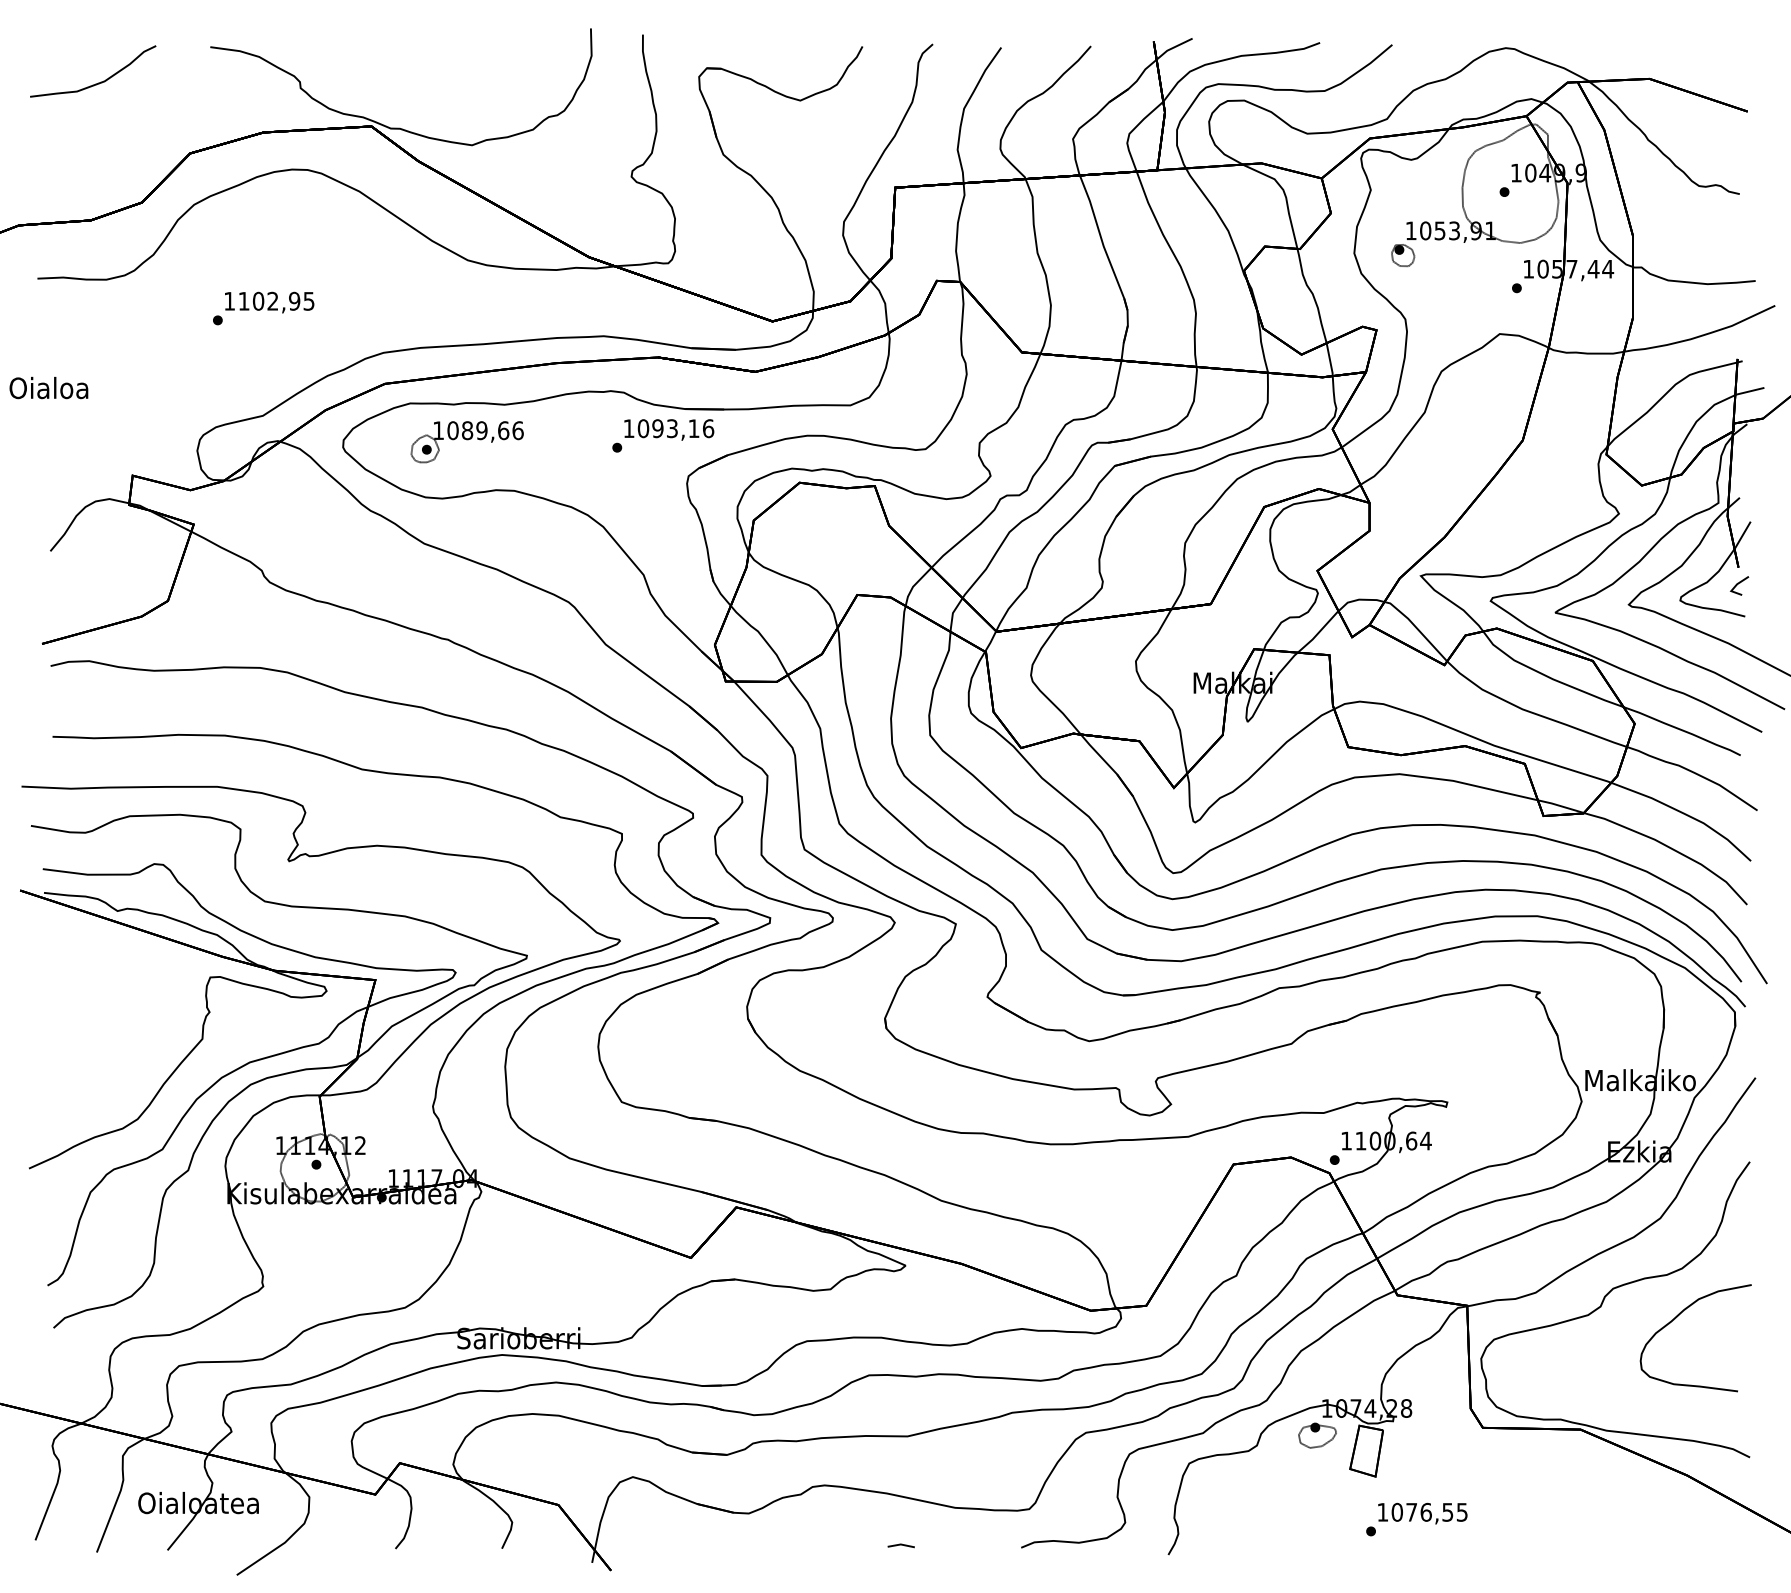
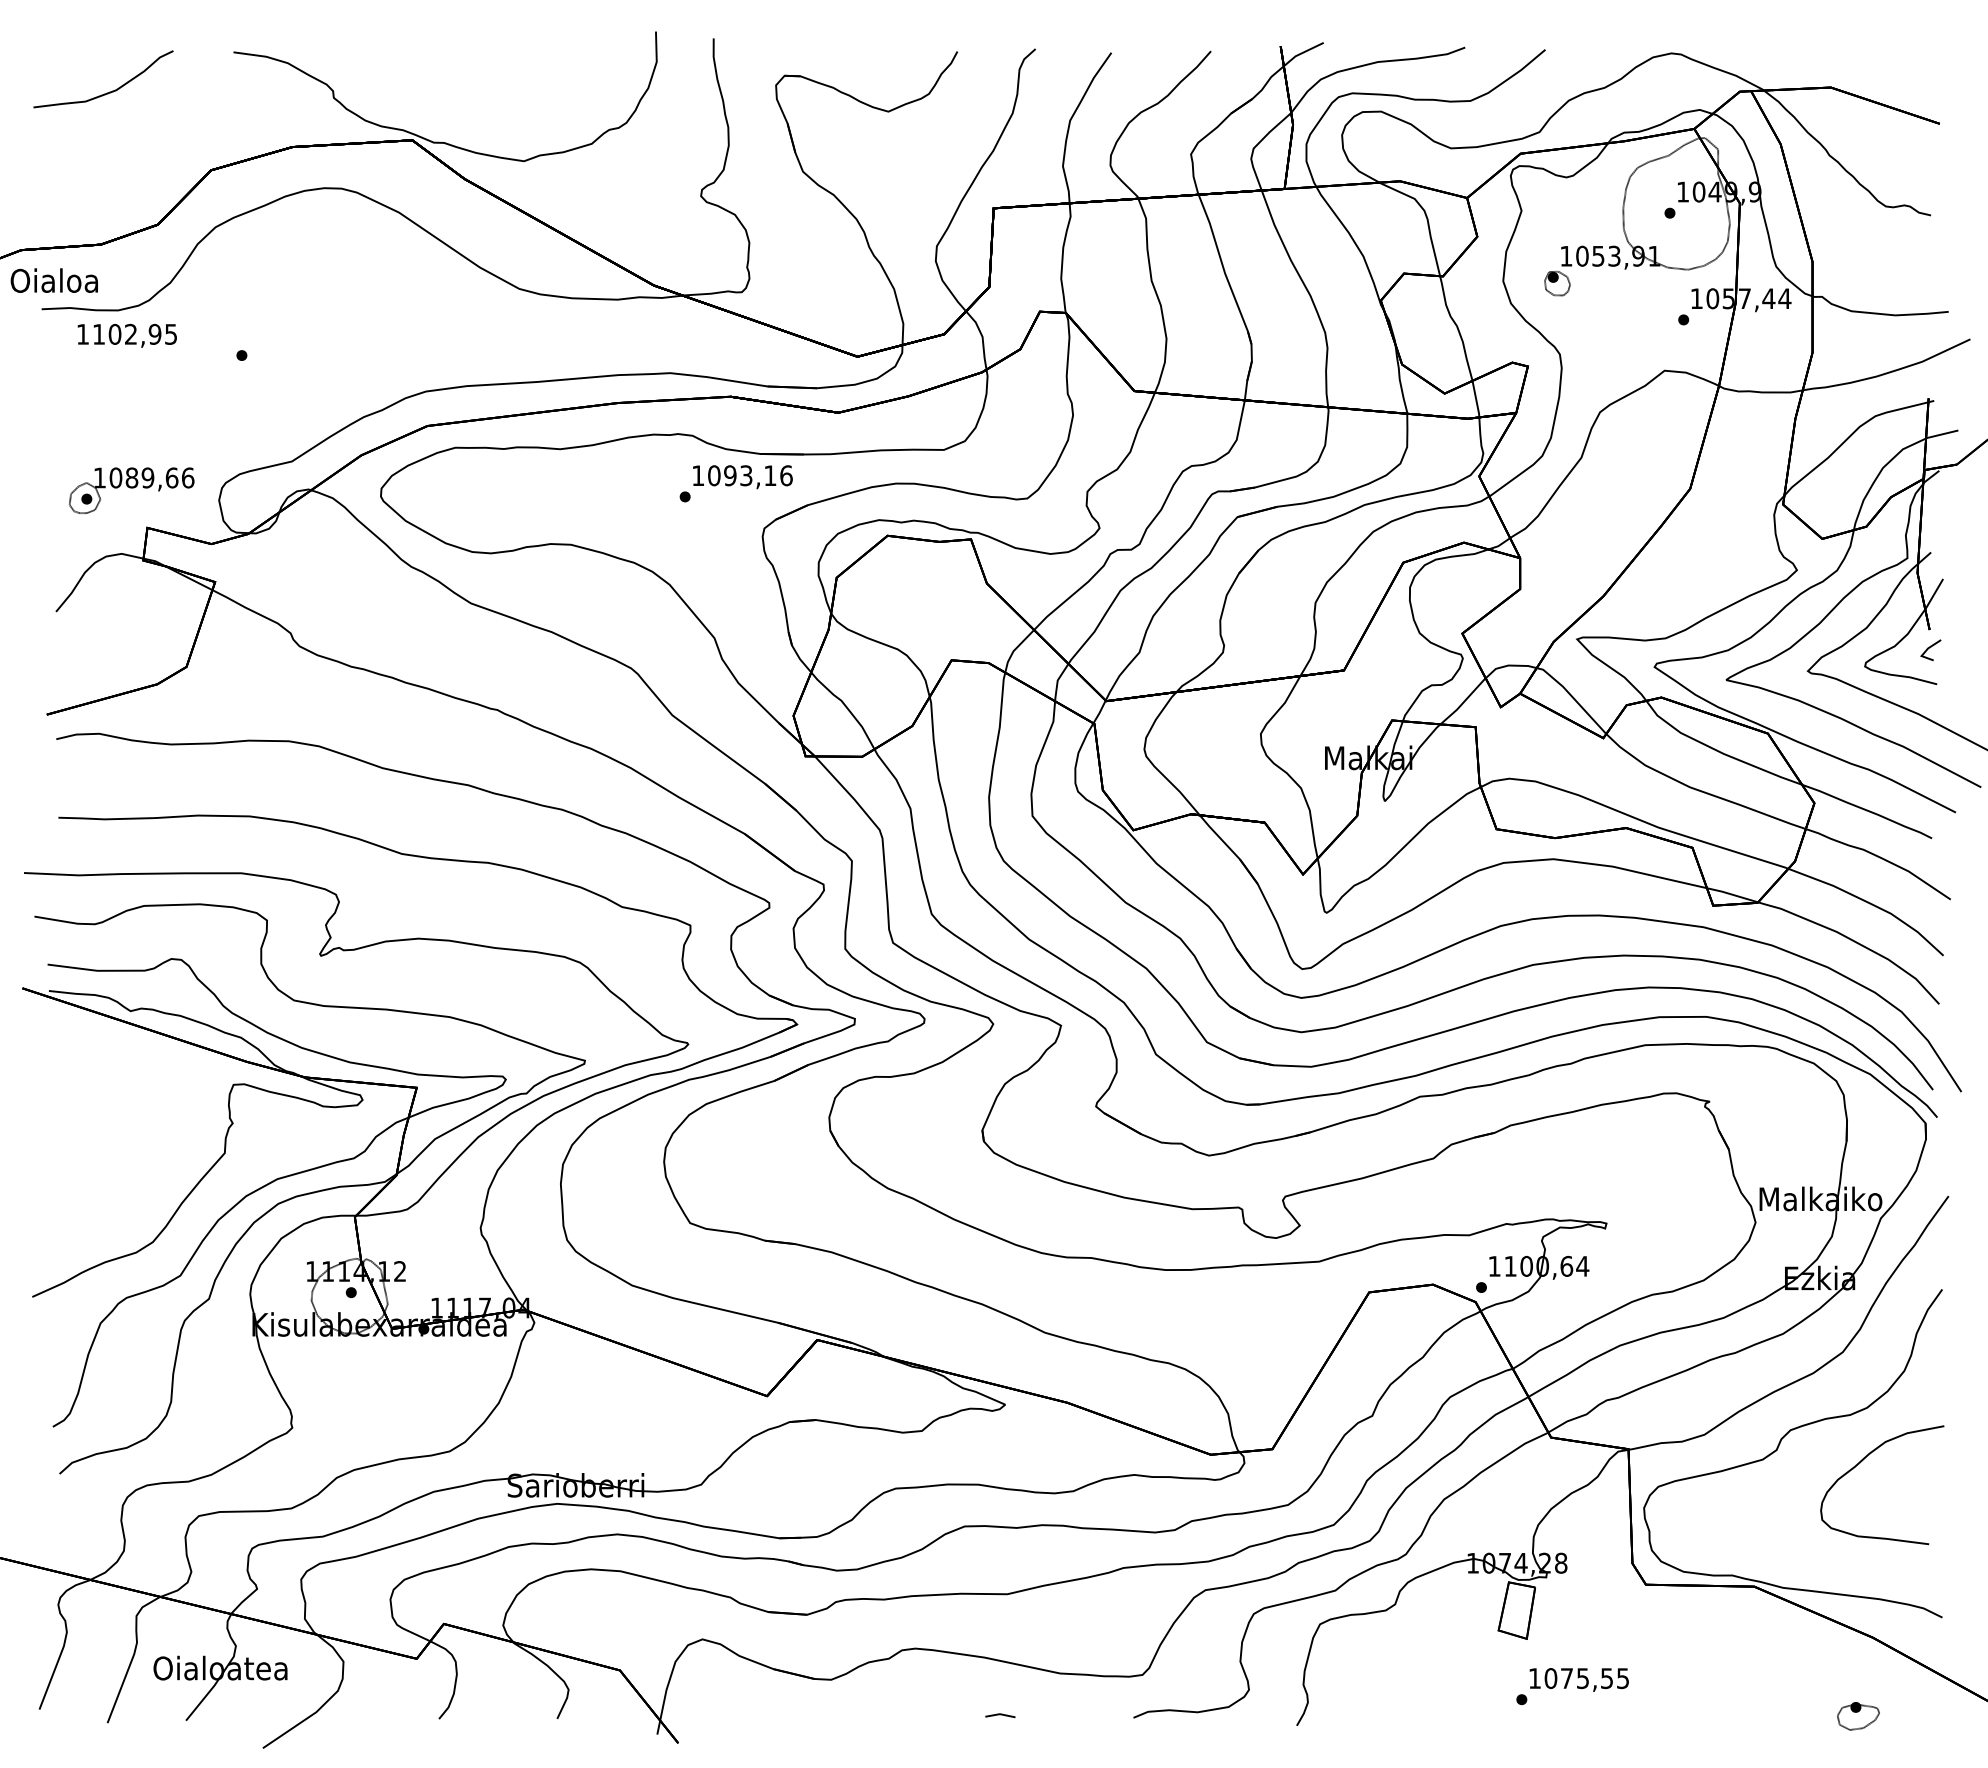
text: (268, 302) -> (126, 335), moved
text: (48, 387) -> (53, 280), moved
part: (467, 441) -> (131, 490), moved
part: (1317, 1435) -> (1858, 1716), moved
text: (1425, 1512) -> (1582, 1678), 1076,55 -> 1075,55

